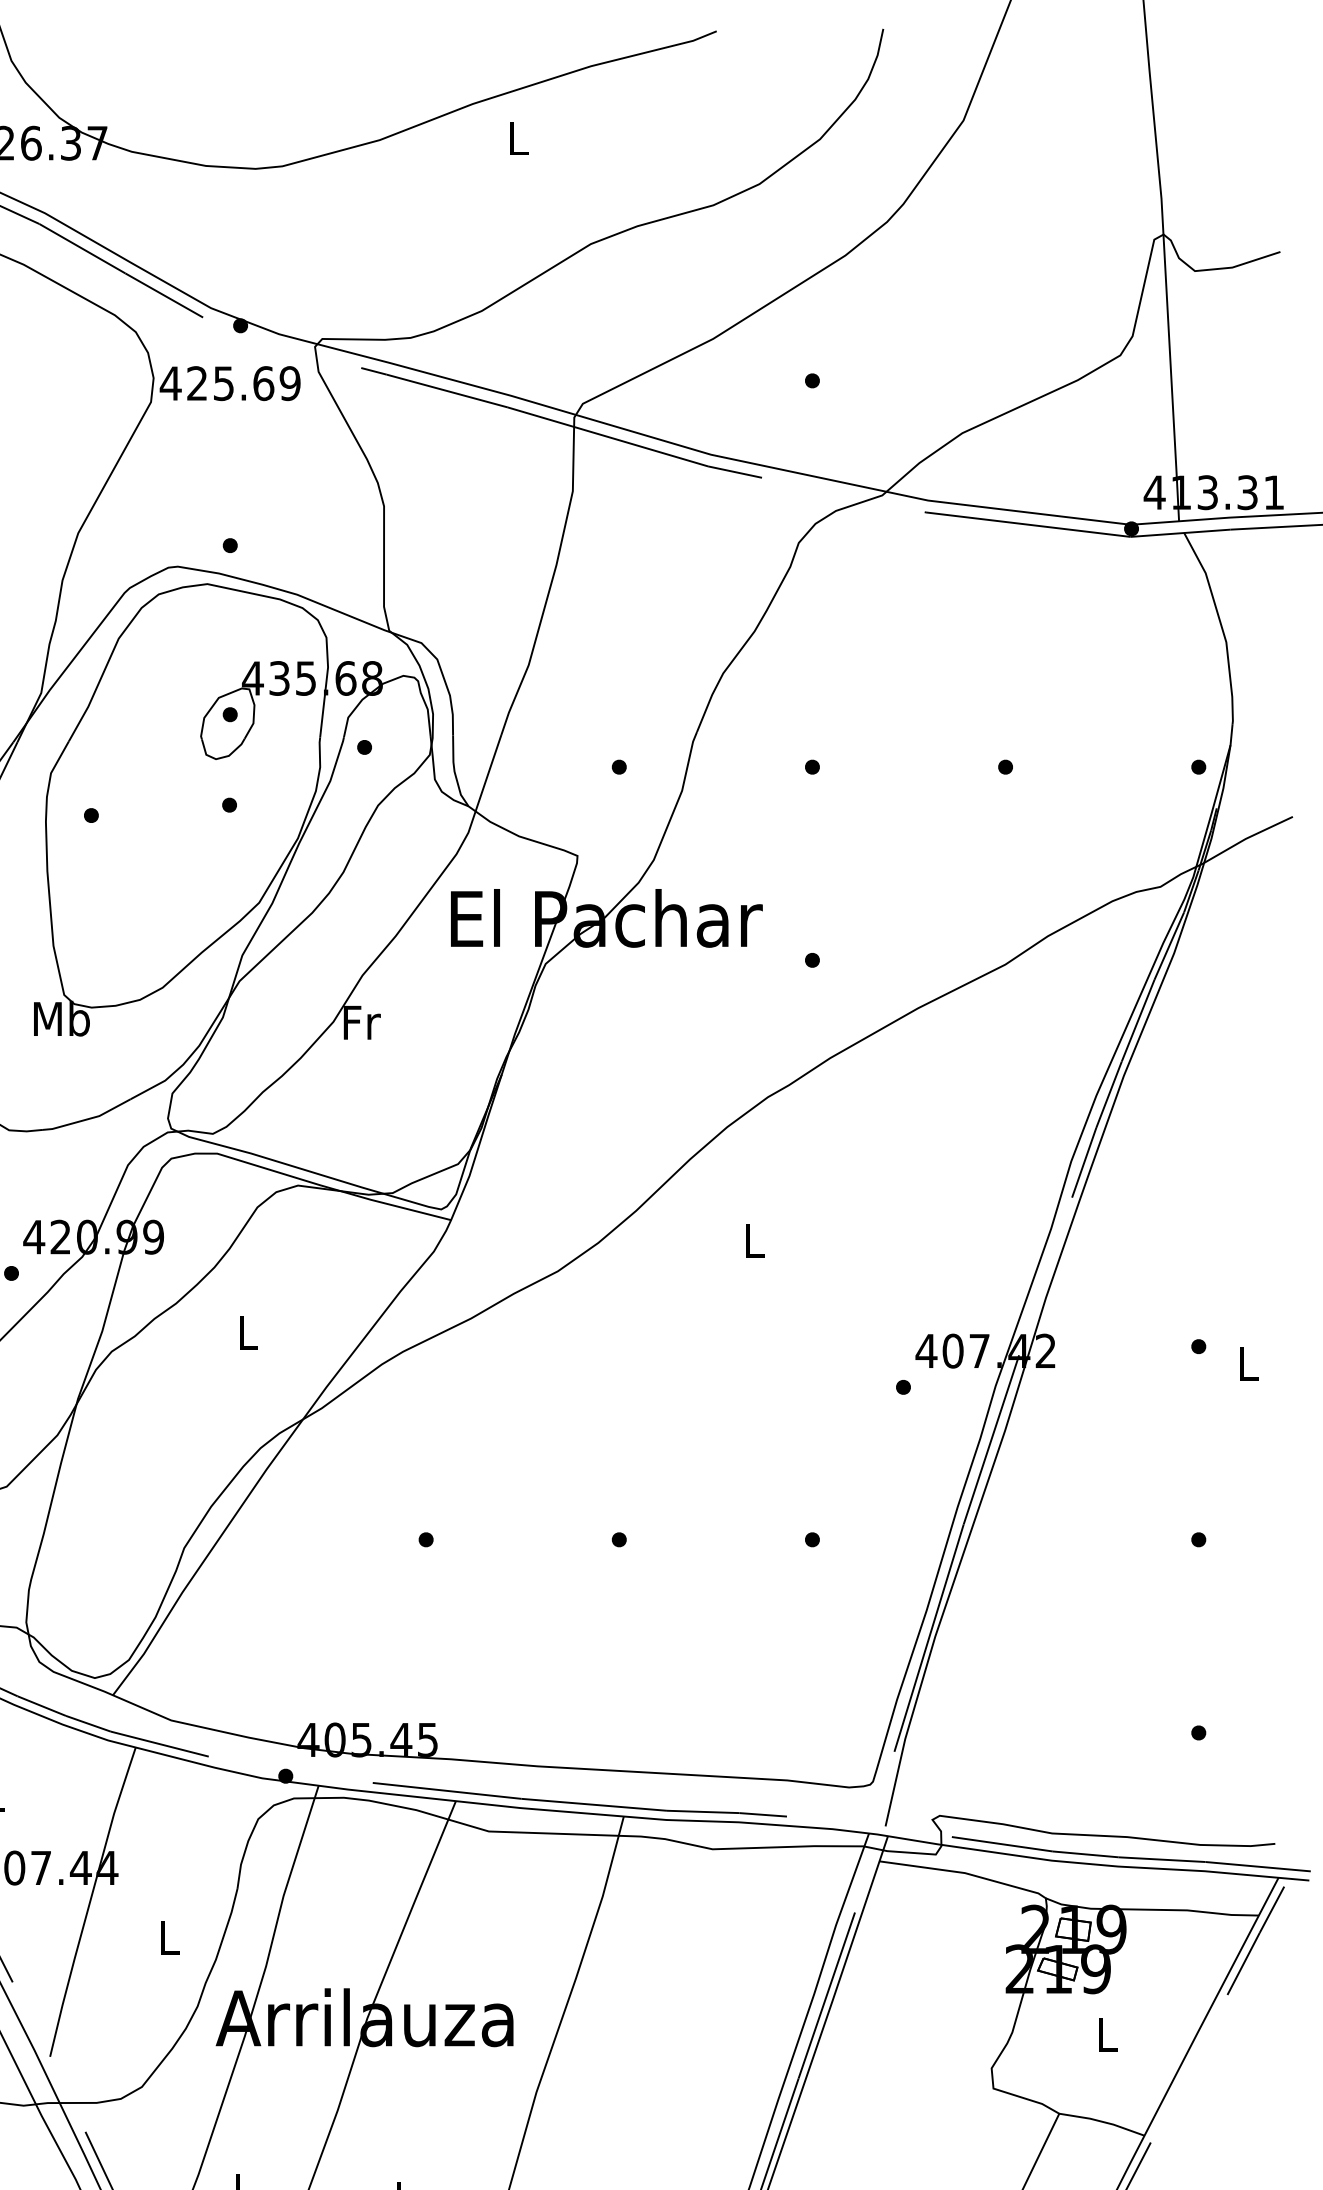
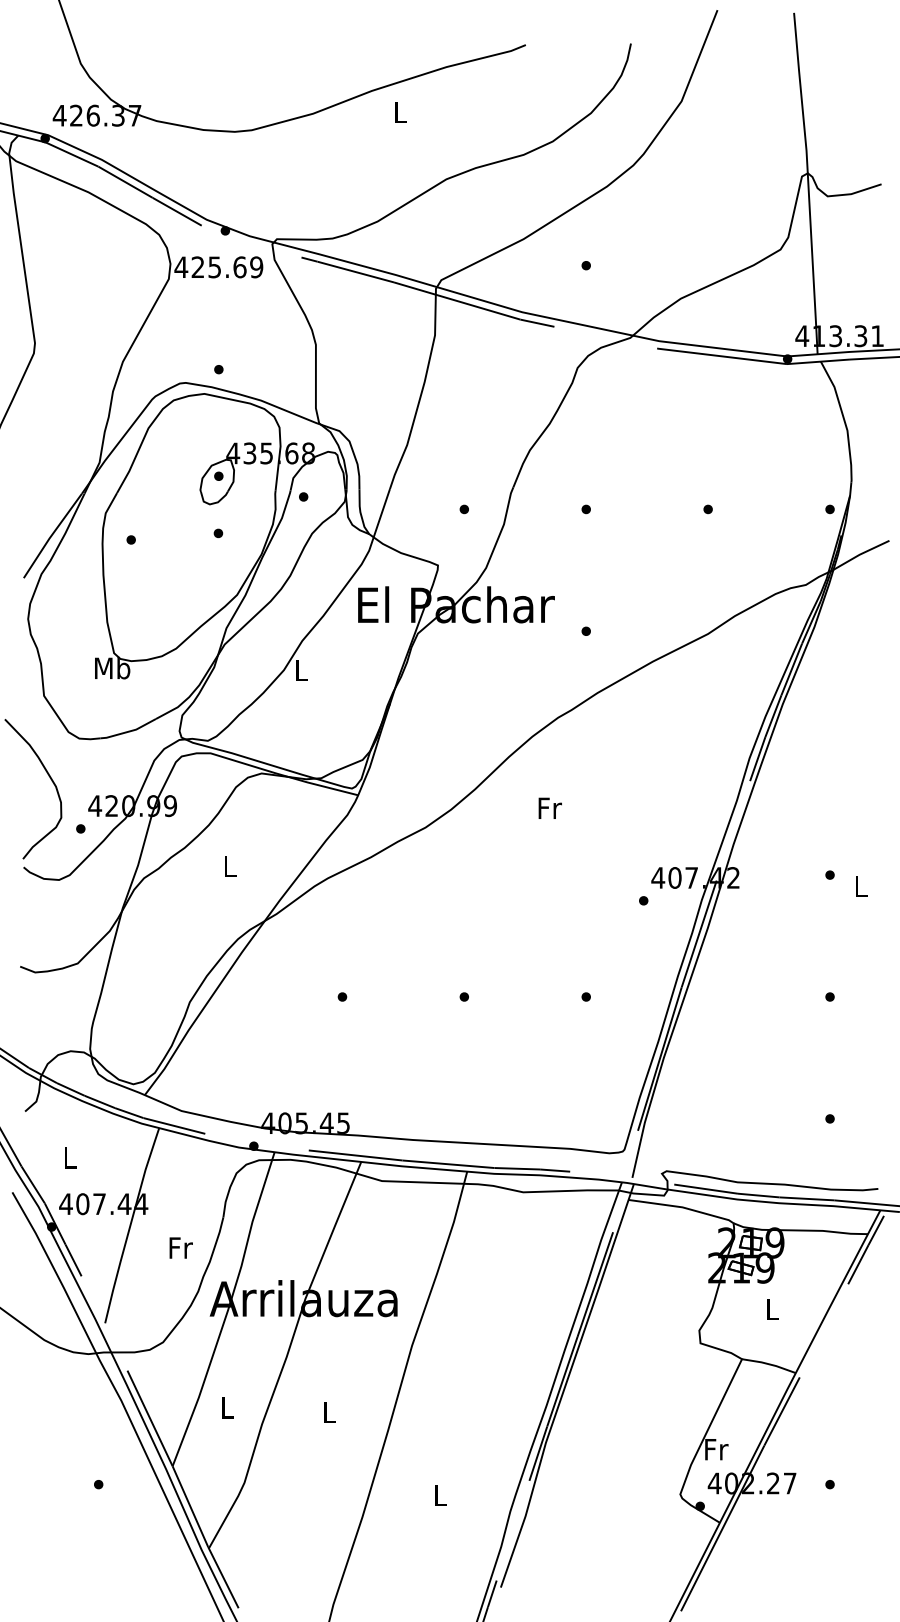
text: (361, 1022) -> (301, 670), Fr -> L
text: (754, 1239) -> (549, 807), L -> Fr
text: (169, 1936) -> (180, 1247), L -> Fr

